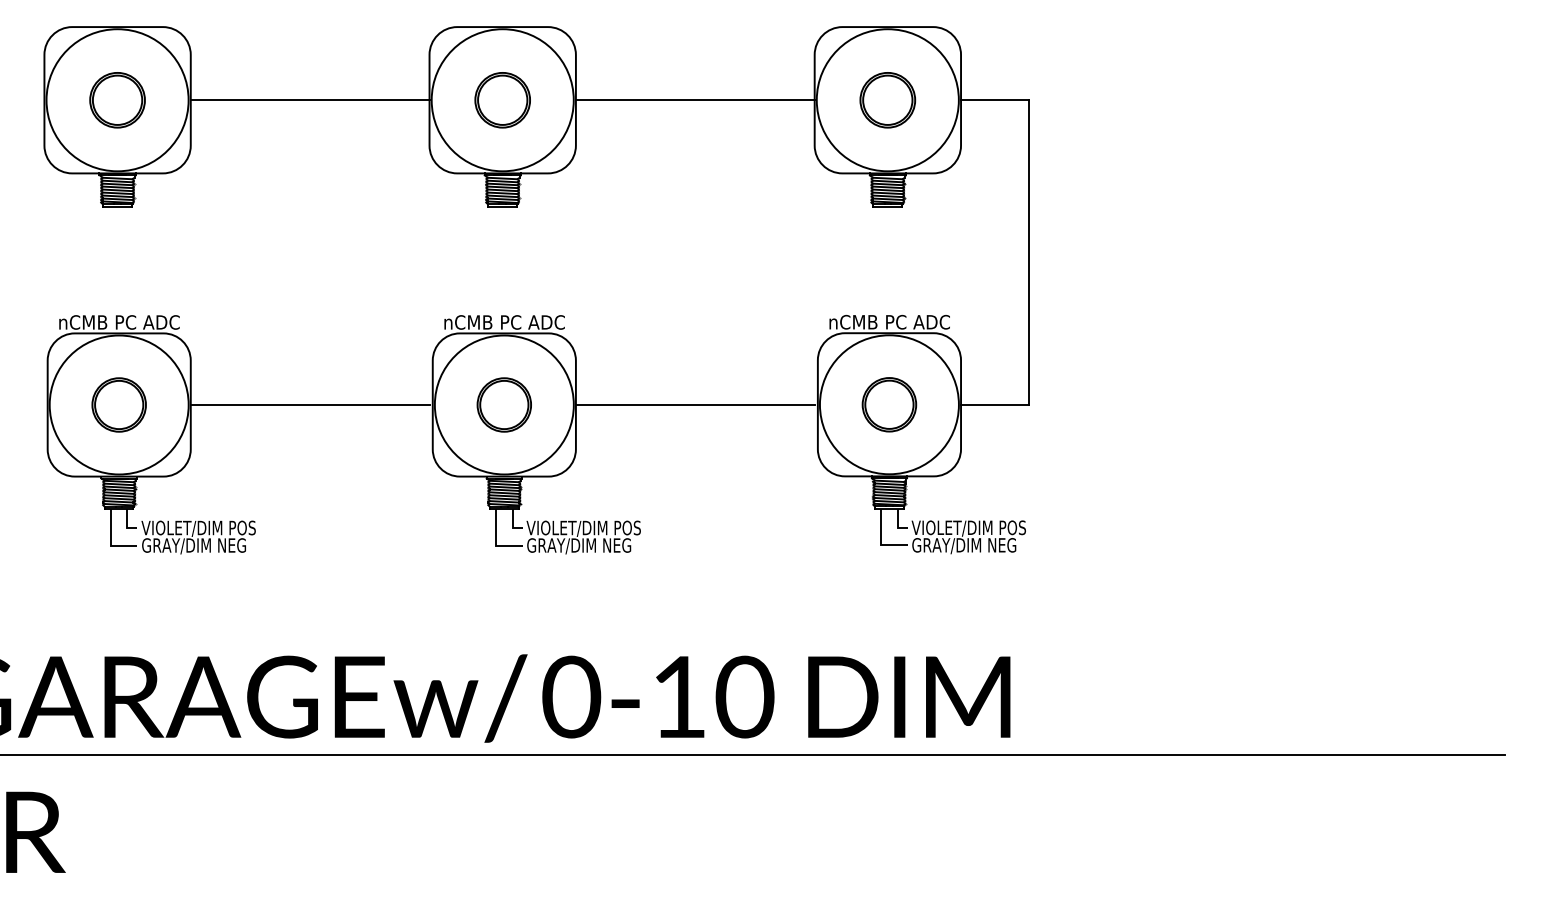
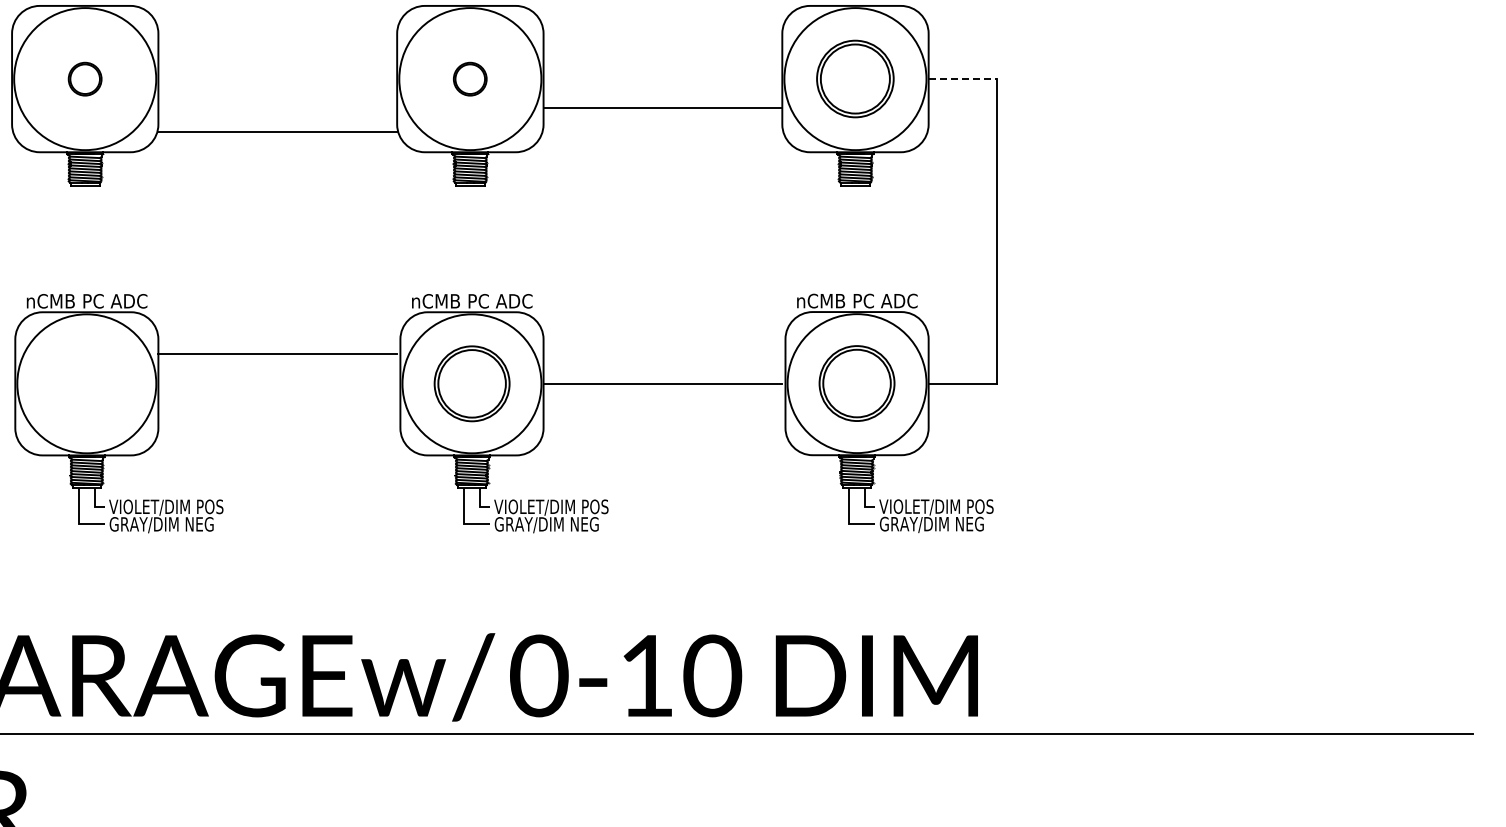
part: (117, 100) -> (85, 79), size x0.6
line: (309, 100) -> (277, 132), moved
part: (502, 100) -> (470, 79), size x0.6
line: (694, 100) -> (662, 108), moved
part: (887, 100) -> (855, 79), size x1.4
line: (995, 100) -> (963, 79), solid -> dashed
part: (118, 404) -> (86, 383), removed
part: (503, 404) -> (471, 383), size x1.4
part: (889, 404) -> (857, 383), size x1.4
line: (309, 405) -> (277, 354), moved

